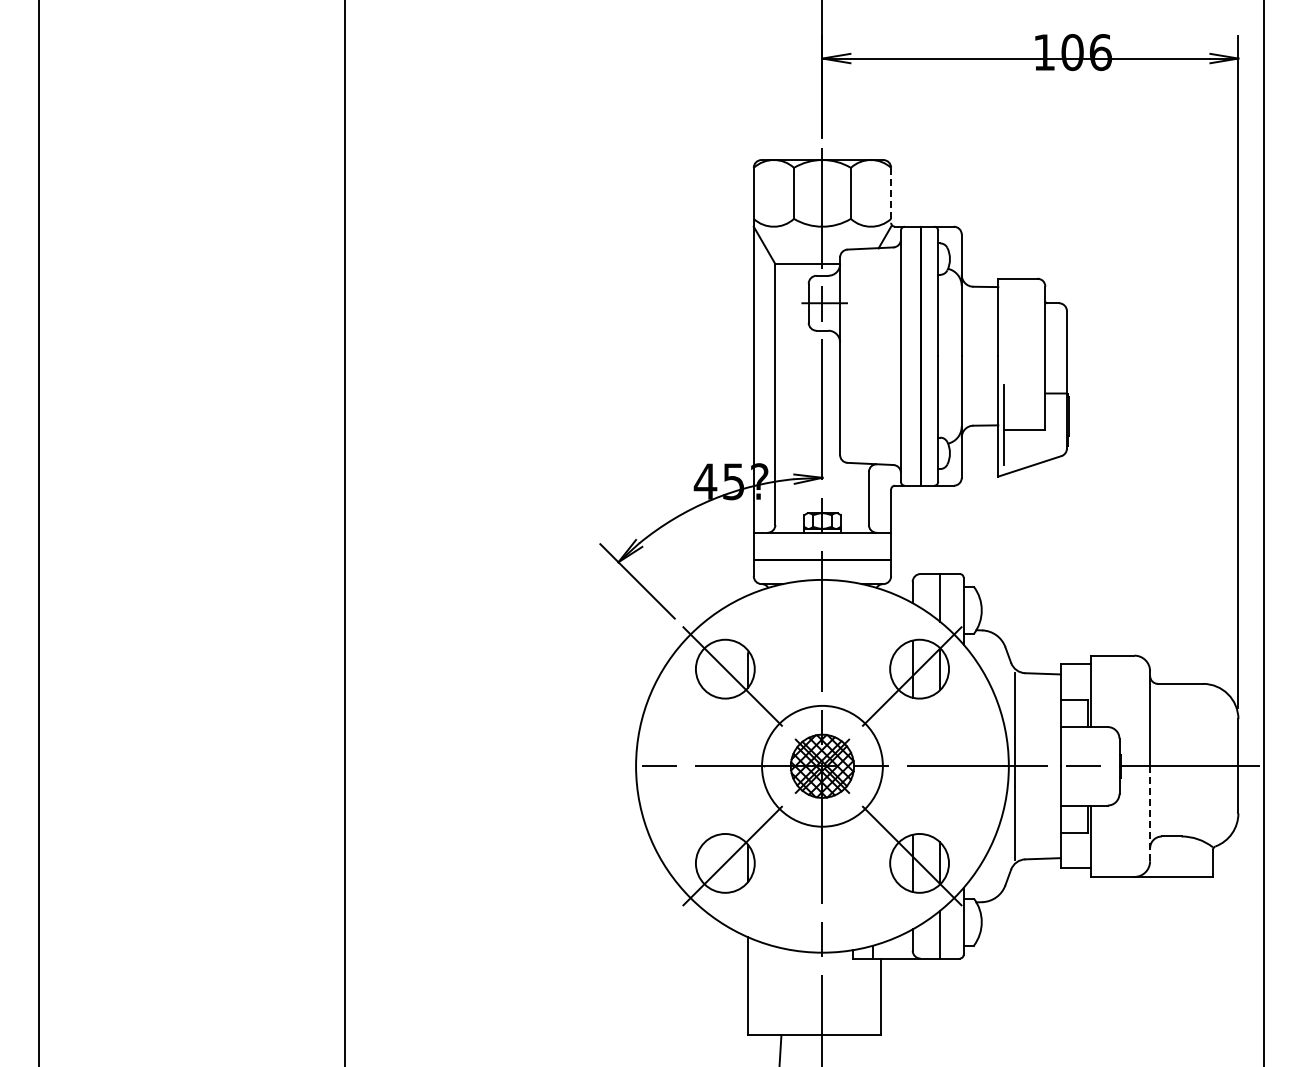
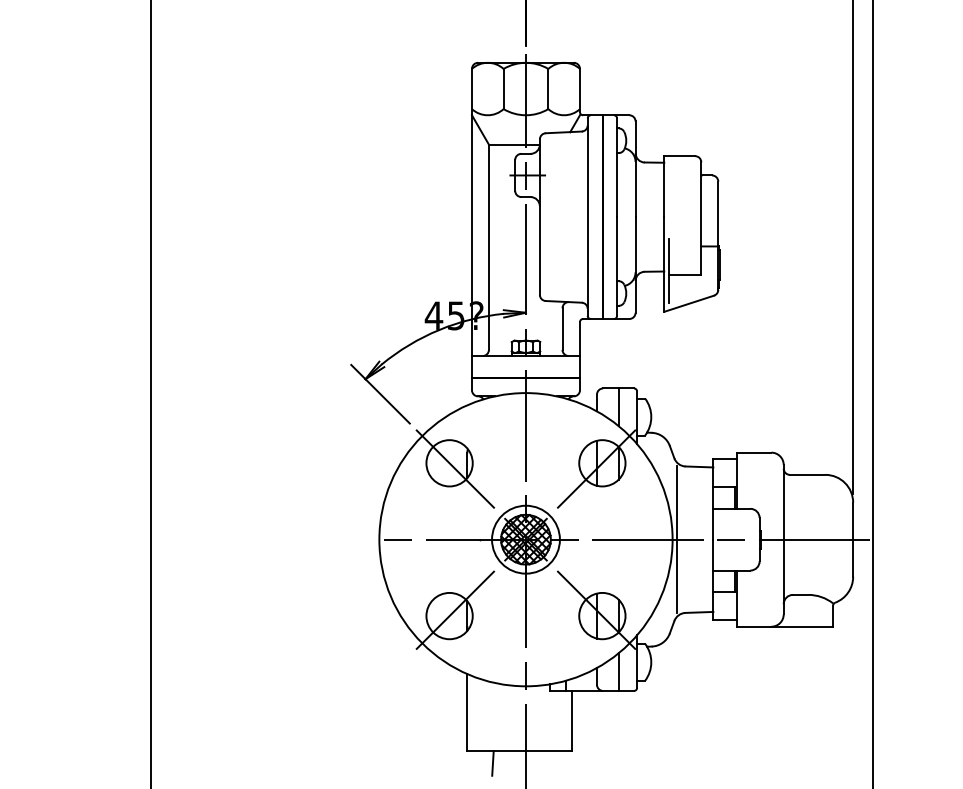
line: (891, 195) -> (580, 90), dashed -> solid
circle: (822, 766) -> (526, 539), size x0.71
line: (1150, 813) -> (784, 576), dashed -> solid

